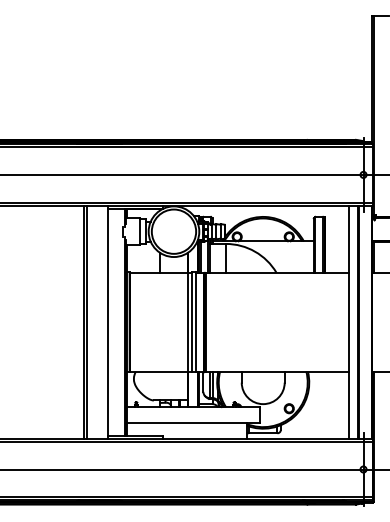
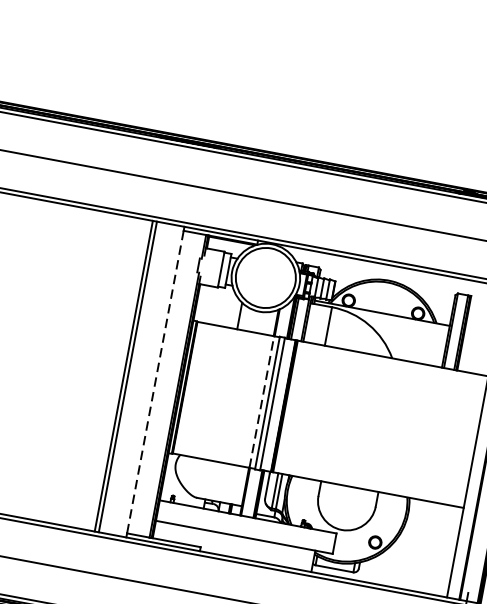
line: (187, 321) -> (261, 400), solid -> dashed
line: (108, 322) -> (155, 382), solid -> dashed

